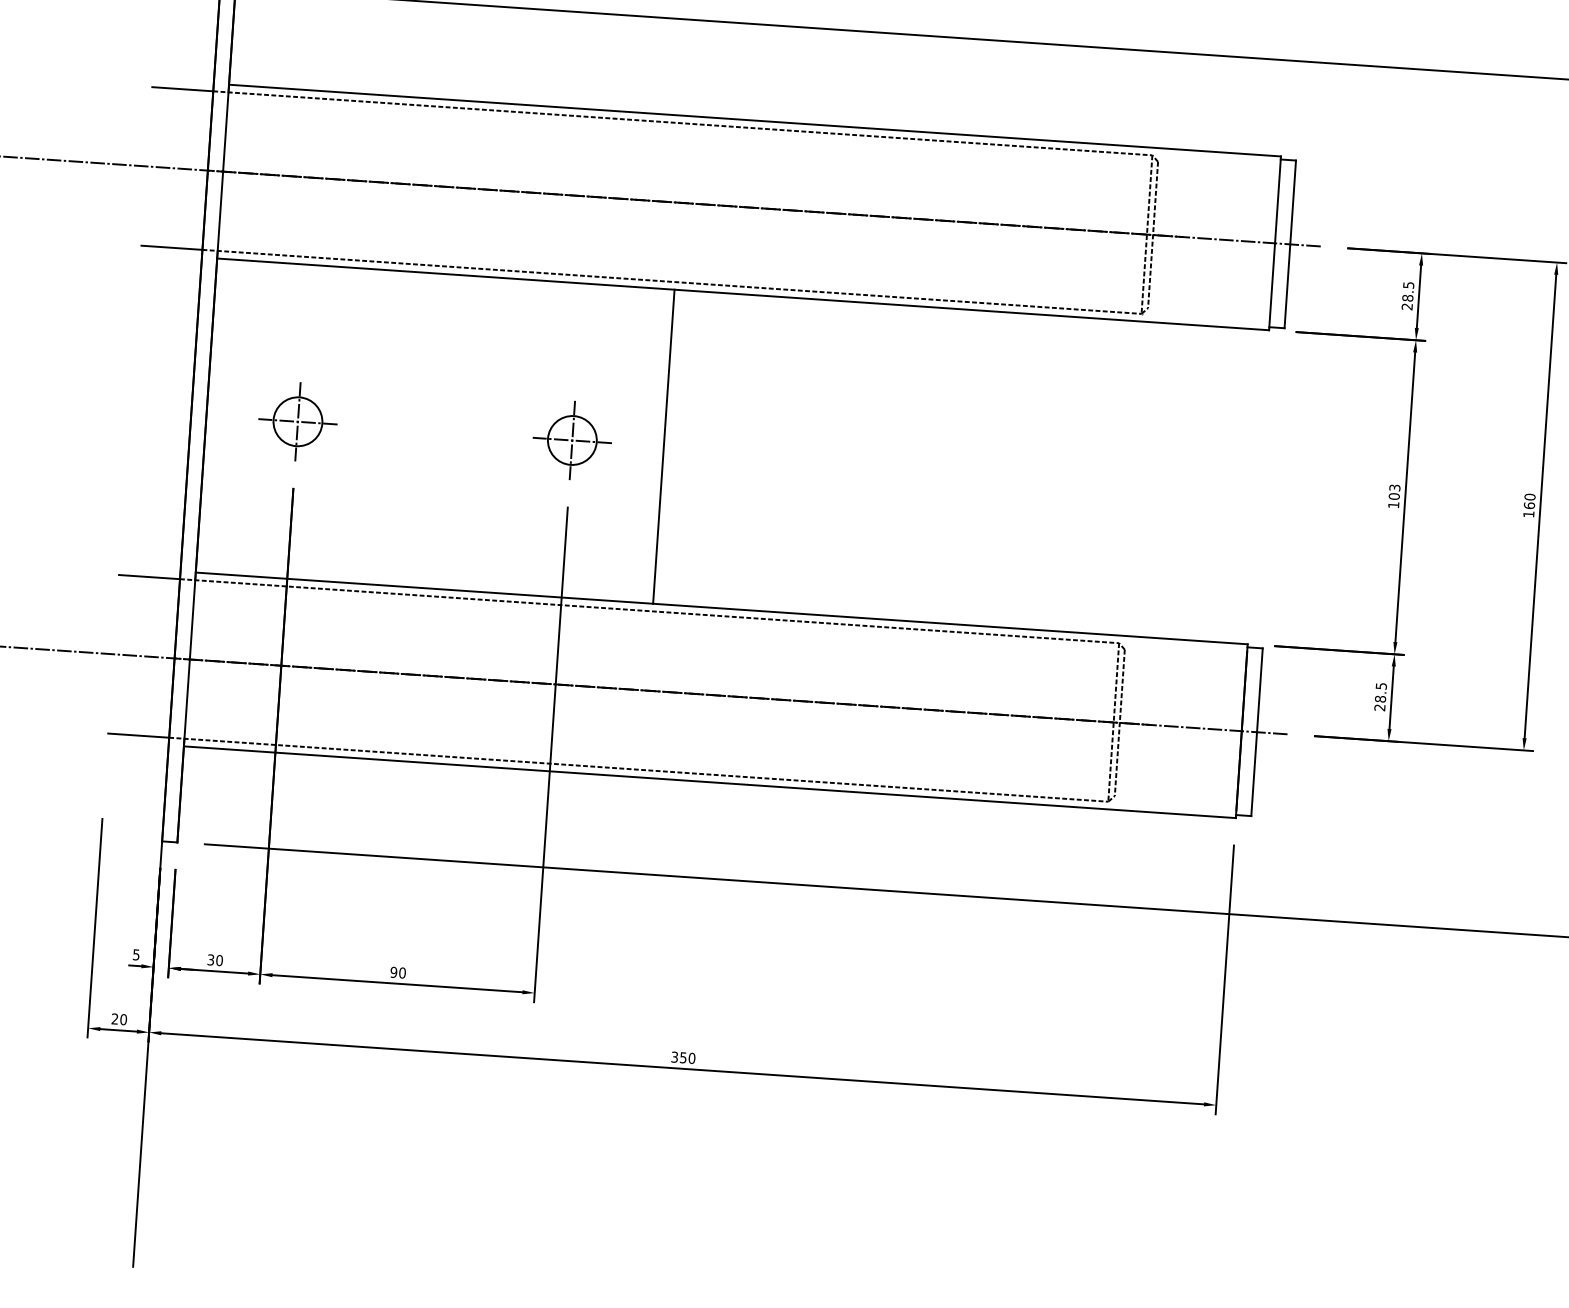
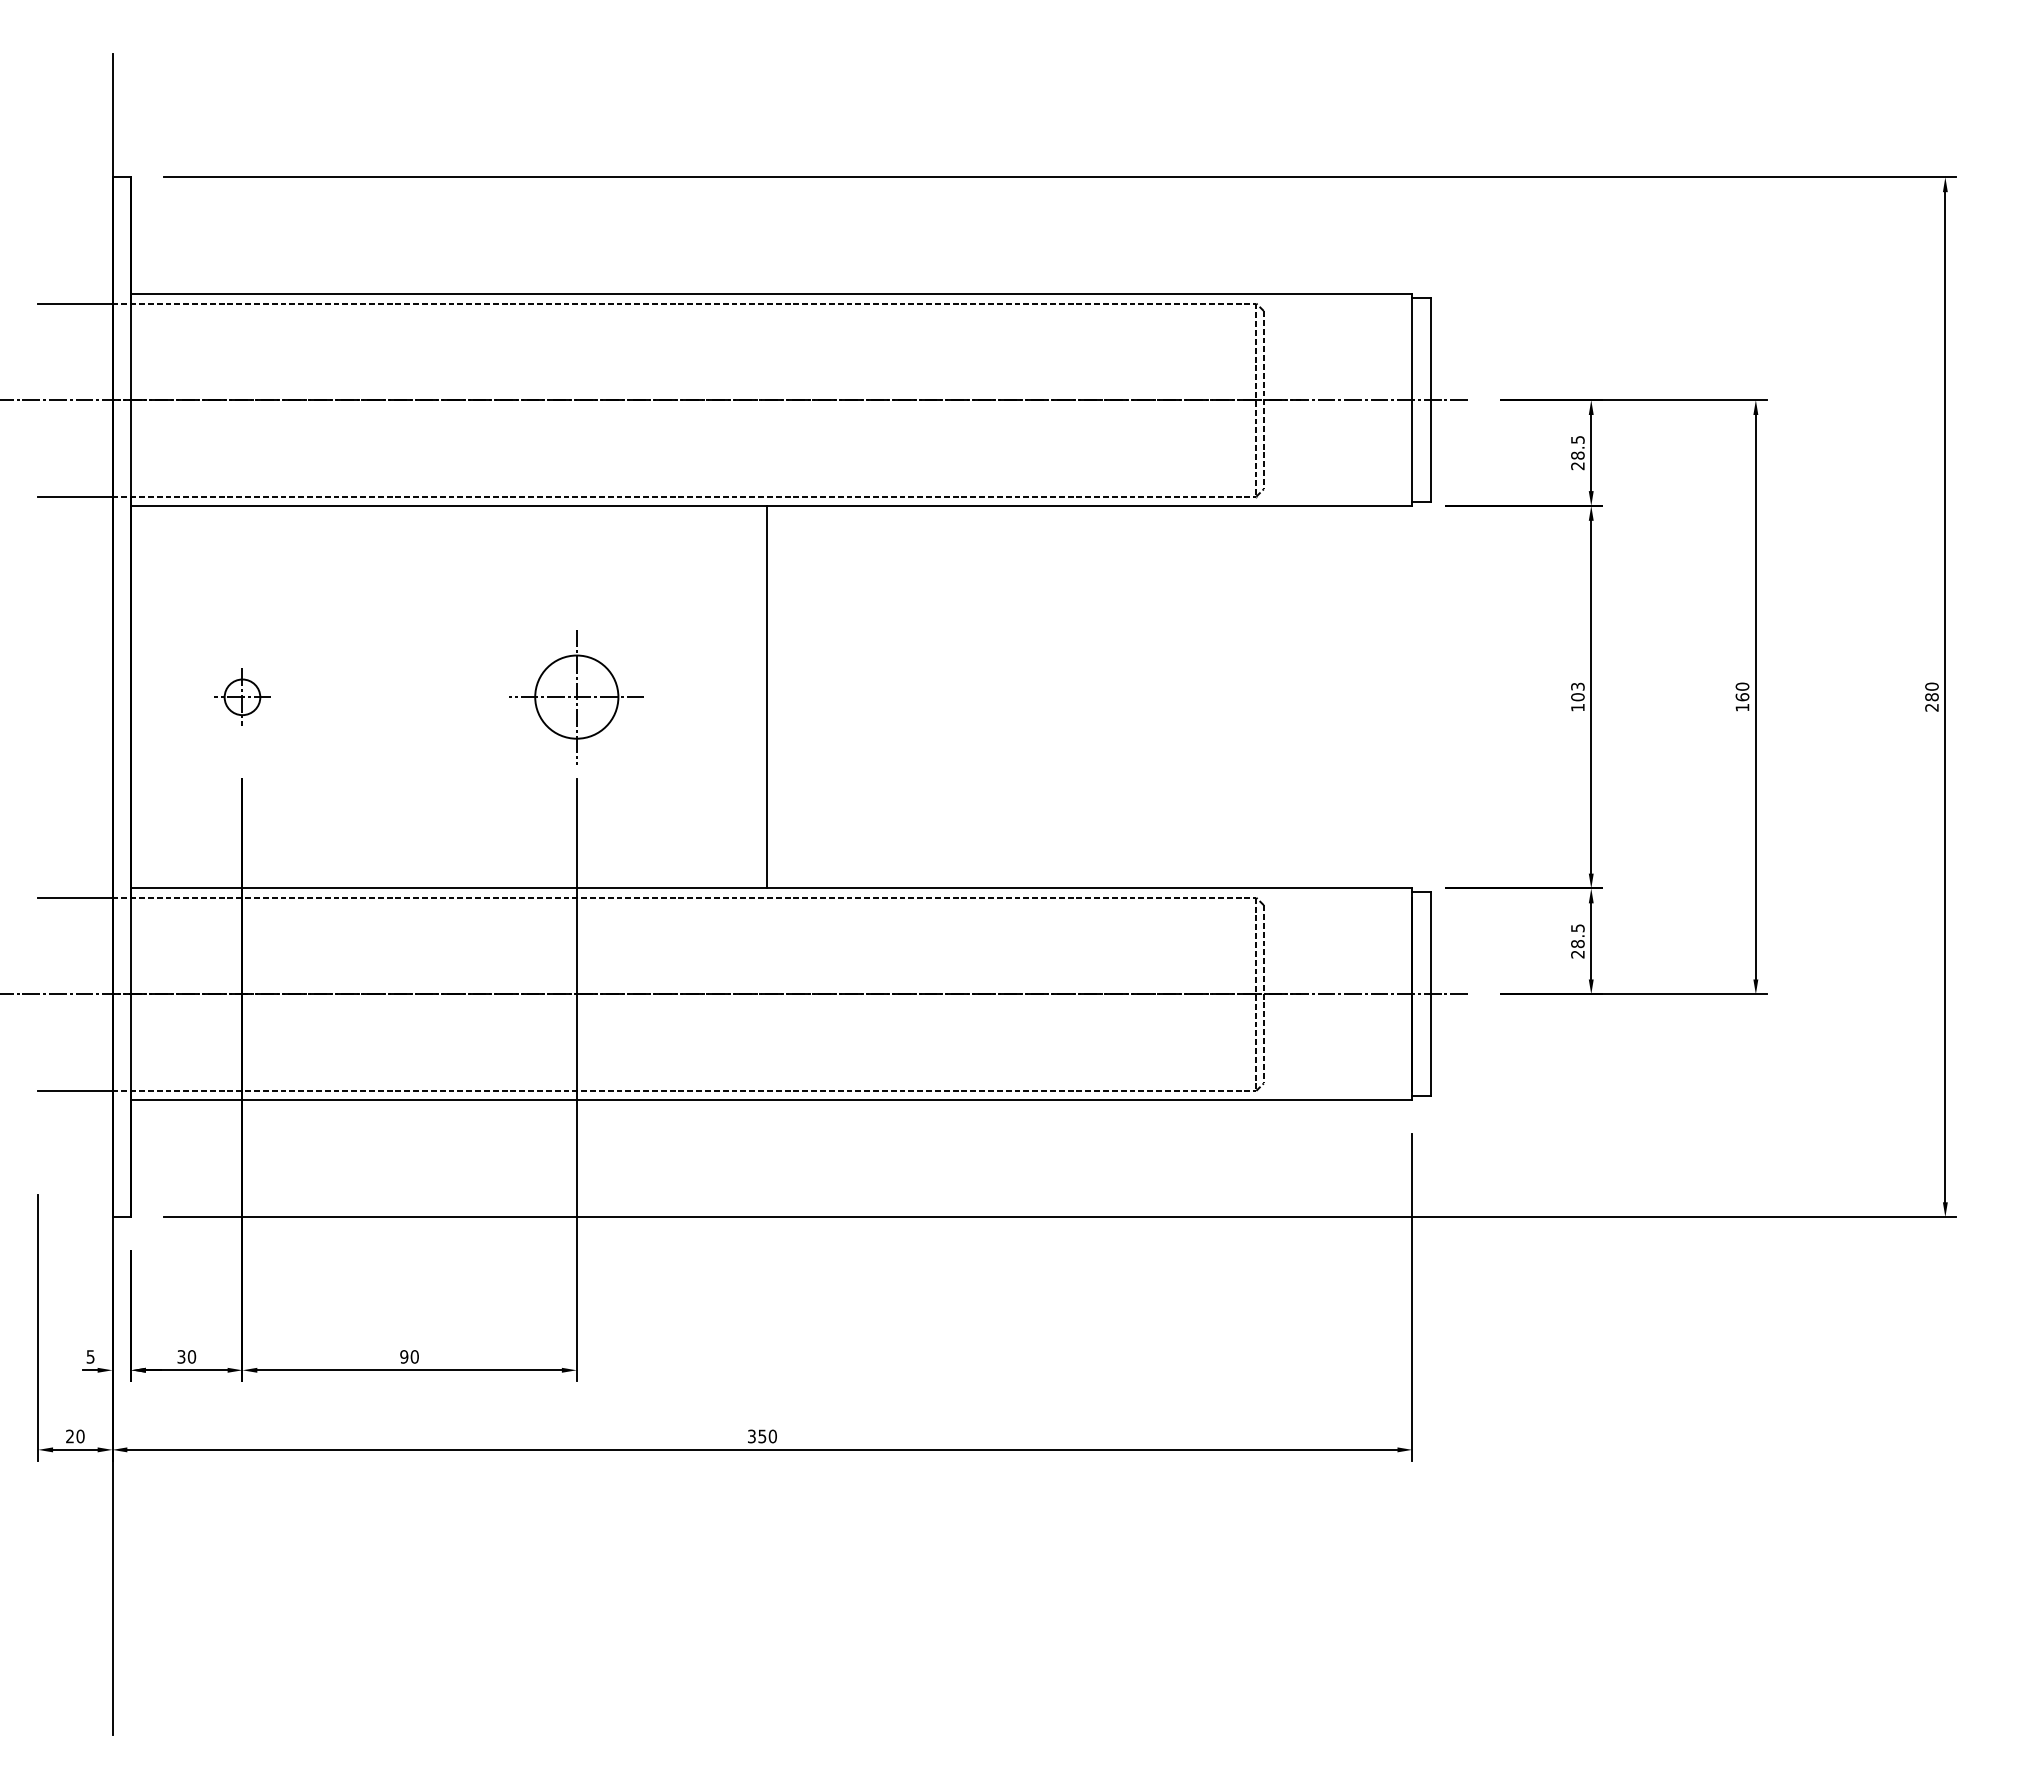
part: (297, 422) -> (242, 697), size x0.6
part: (572, 440) -> (576, 697), size x1.4
line: (664, 446) -> (767, 696), moved

